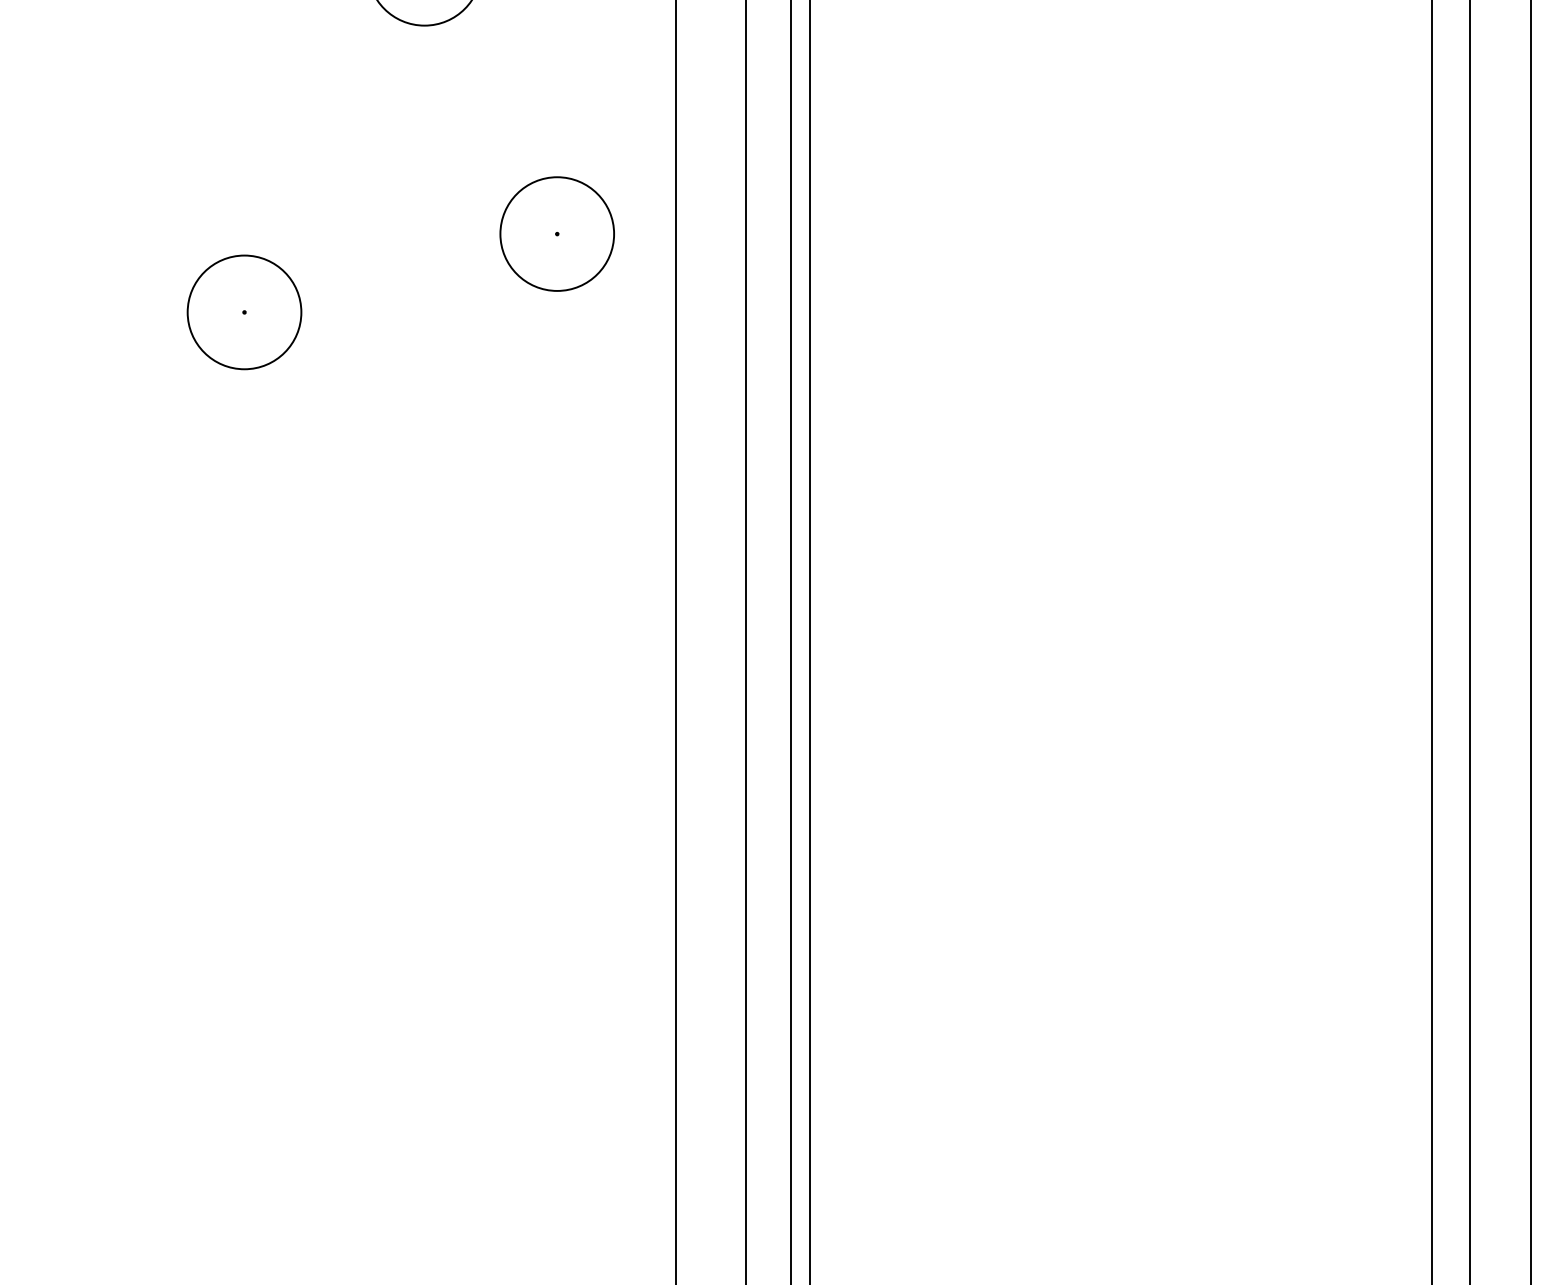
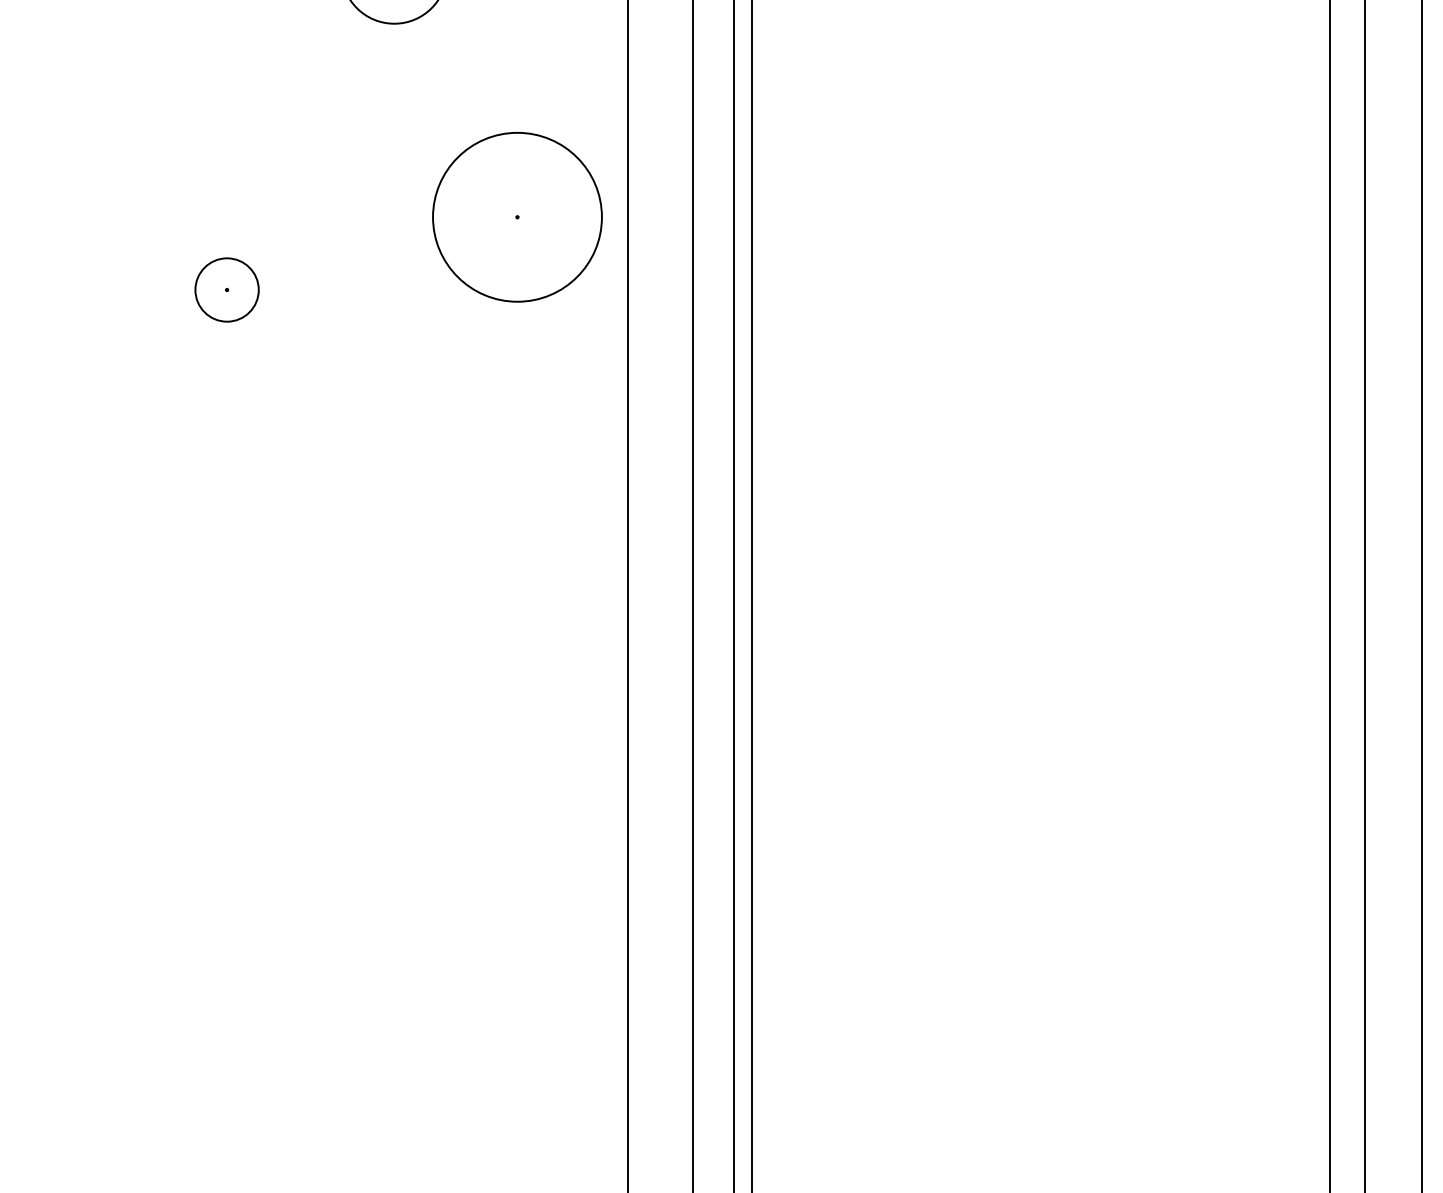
circle: (557, 233) -> (517, 216), size x1.6
circle: (244, 312) -> (227, 290), size x0.6

